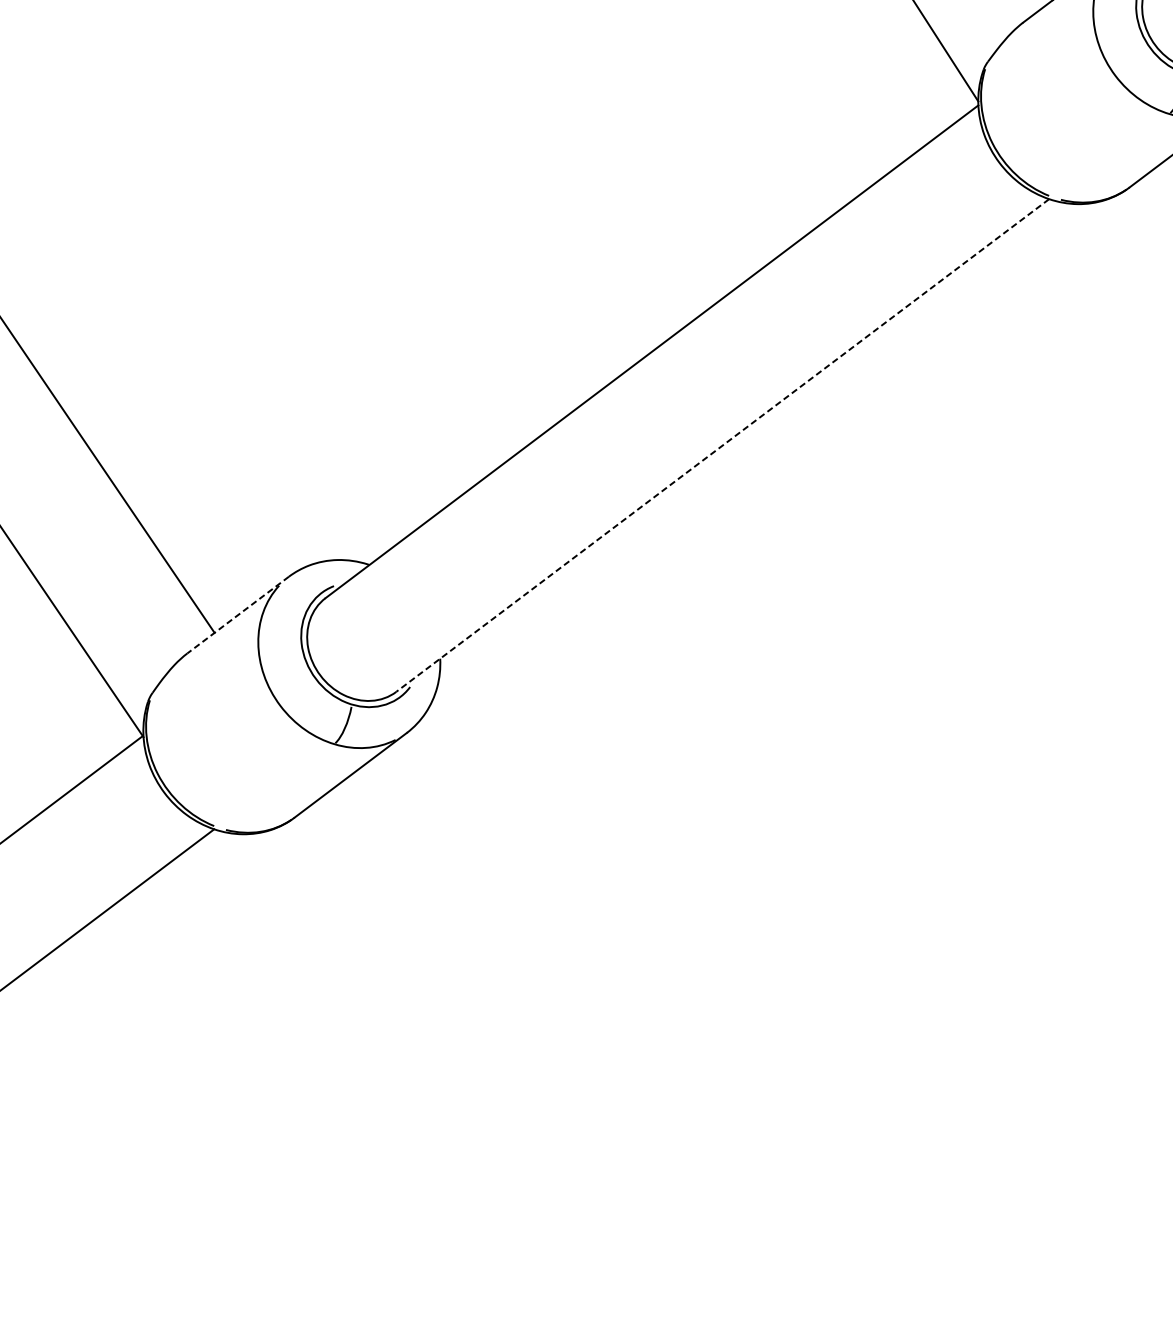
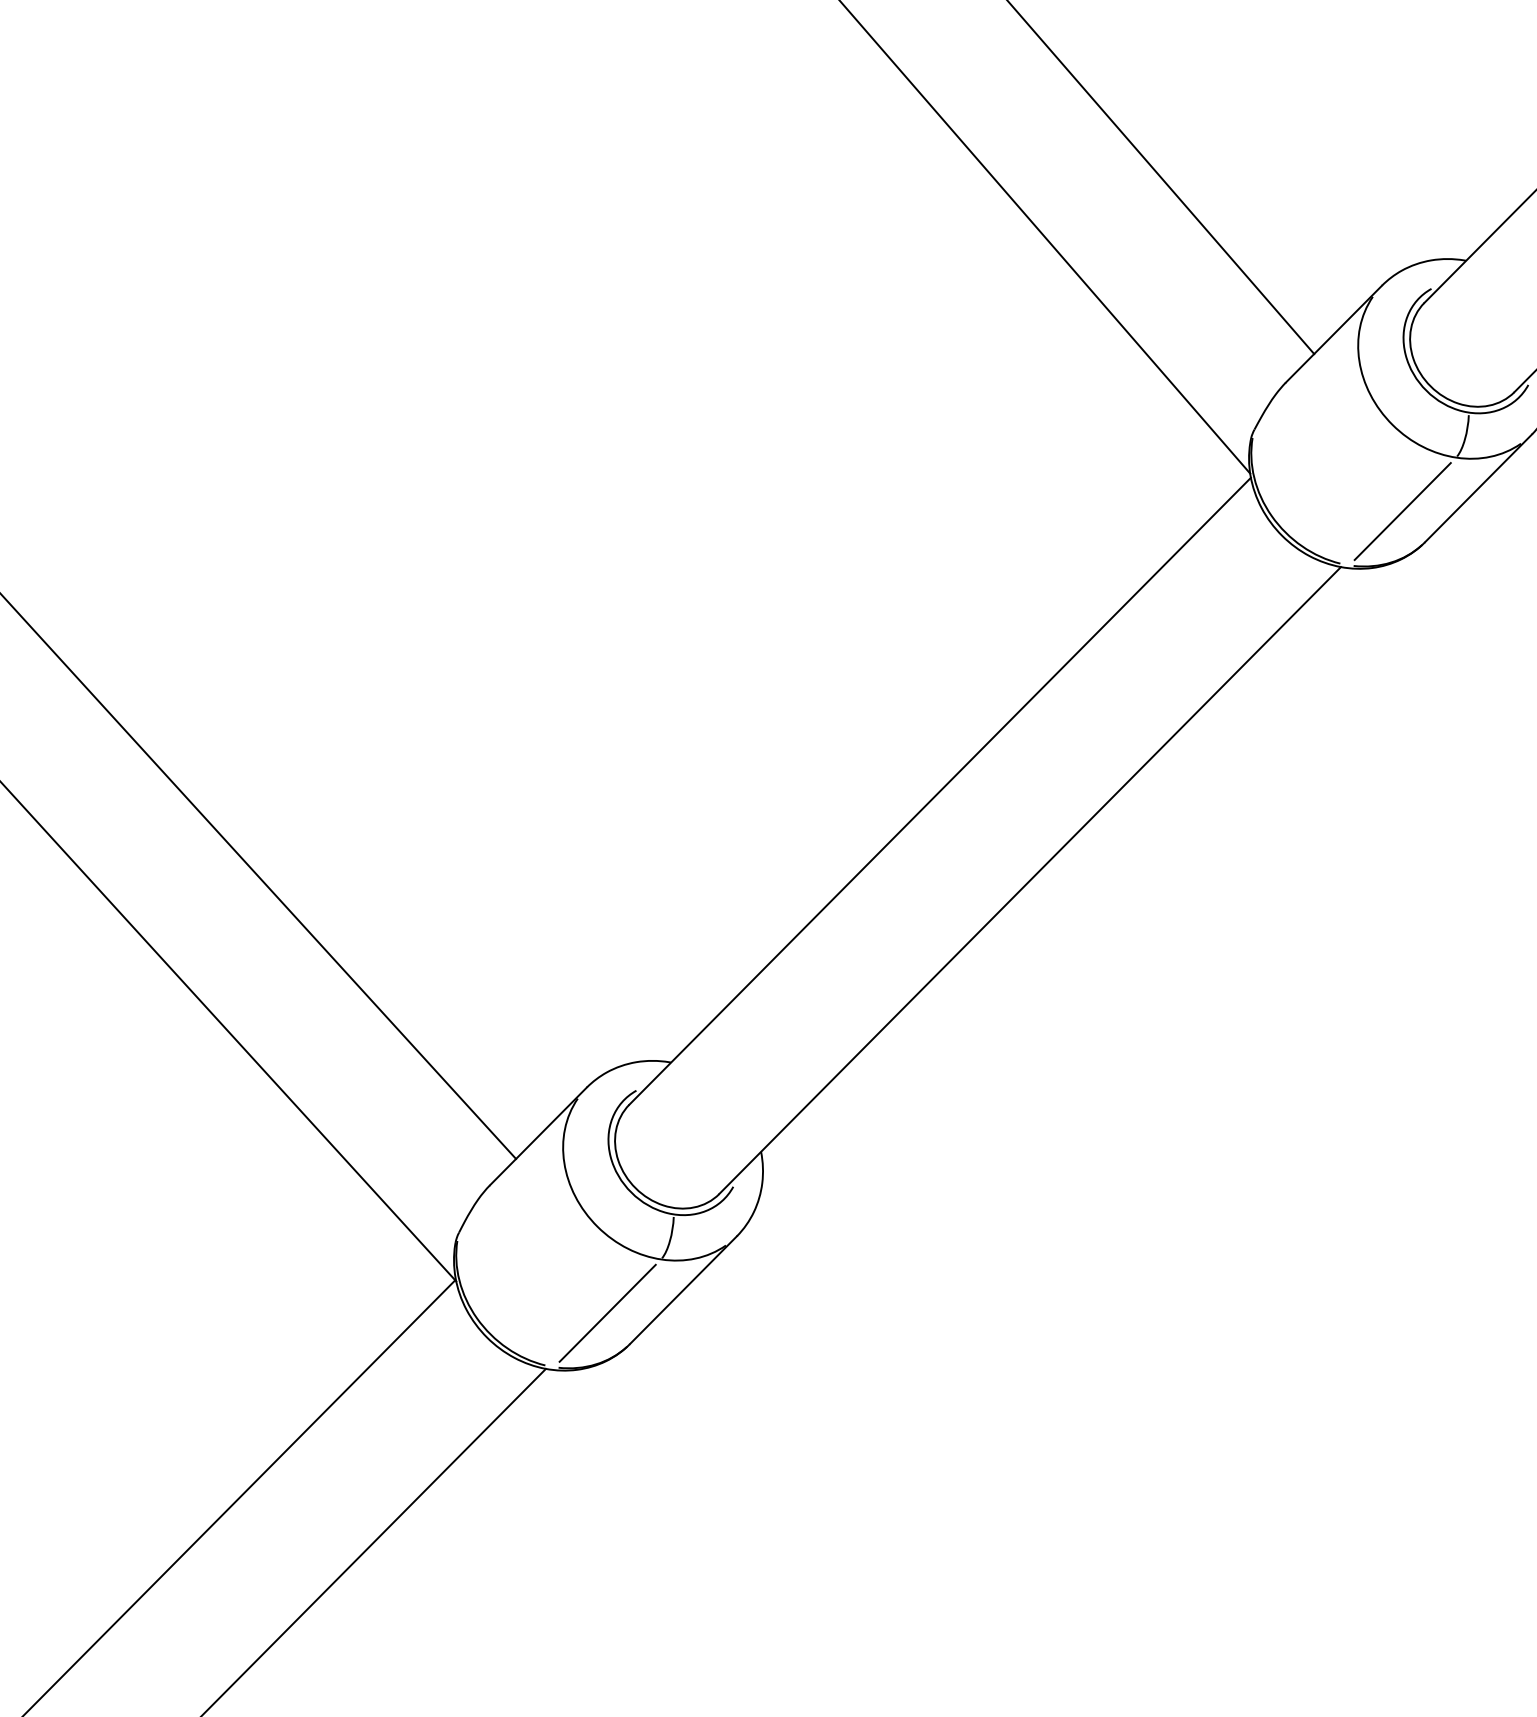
line: (1112, 156) -> (1402, 511), added
line: (722, 445) -> (1029, 880), dashed -> solid
line: (238, 615) -> (538, 1136), dashed -> solid
line: (278, 785) -> (607, 1312), added

